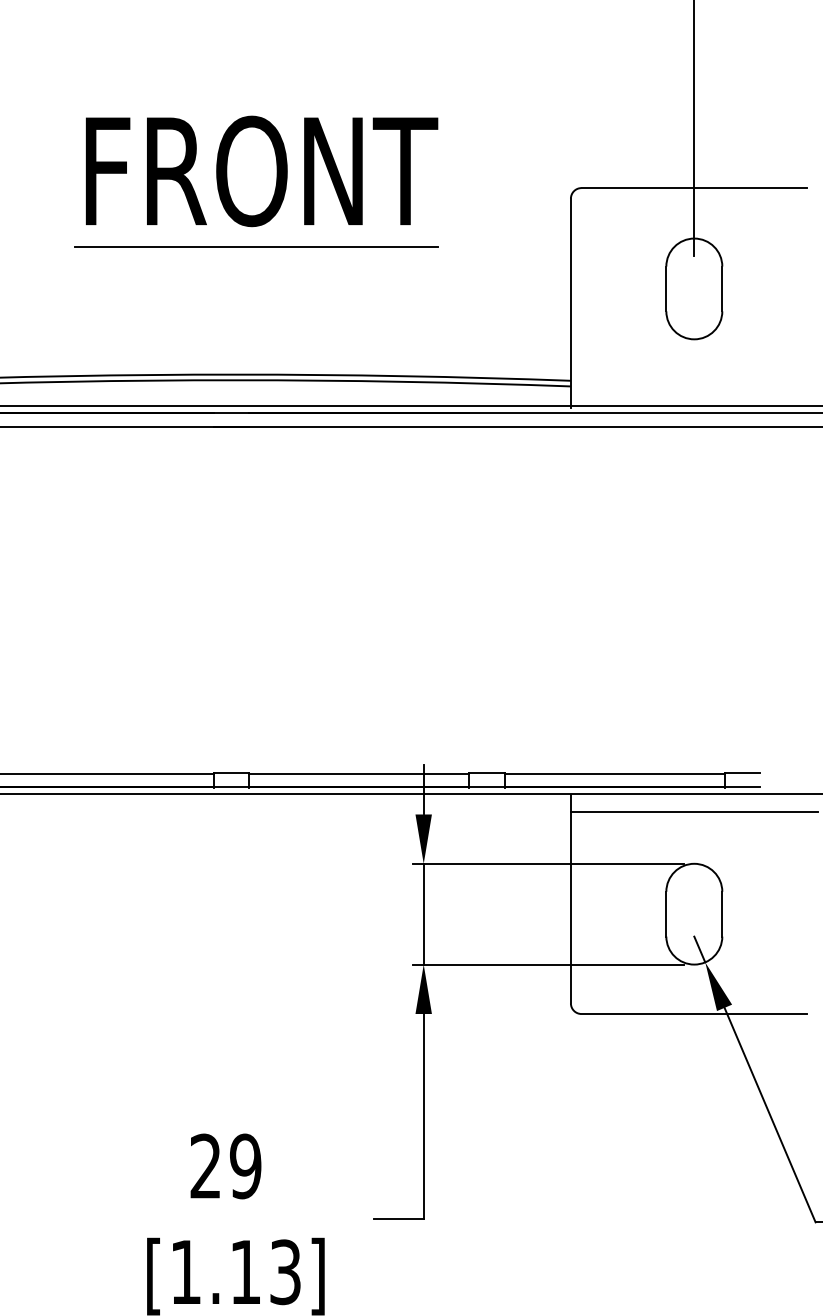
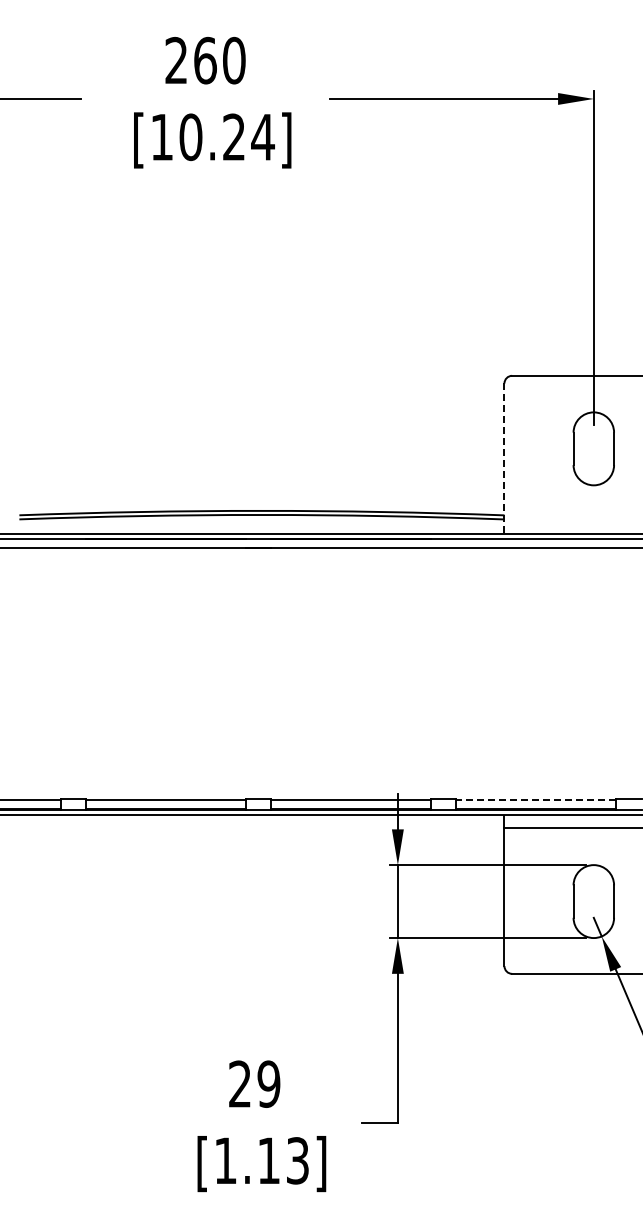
part: (256, 180) -> (276, 370), removed
line: (570, 303) -> (504, 459), solid -> dashed
line: (615, 773) -> (536, 799), solid -> dashed

